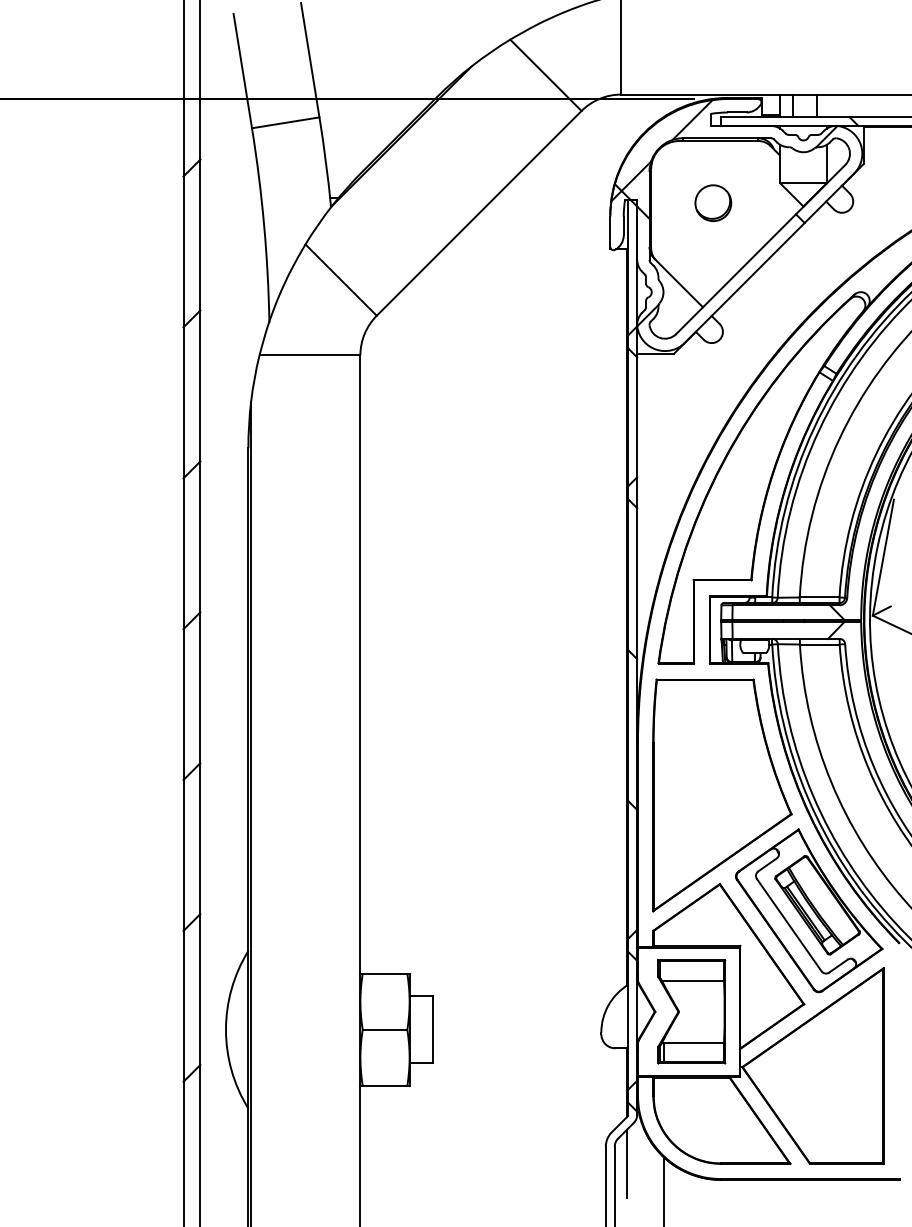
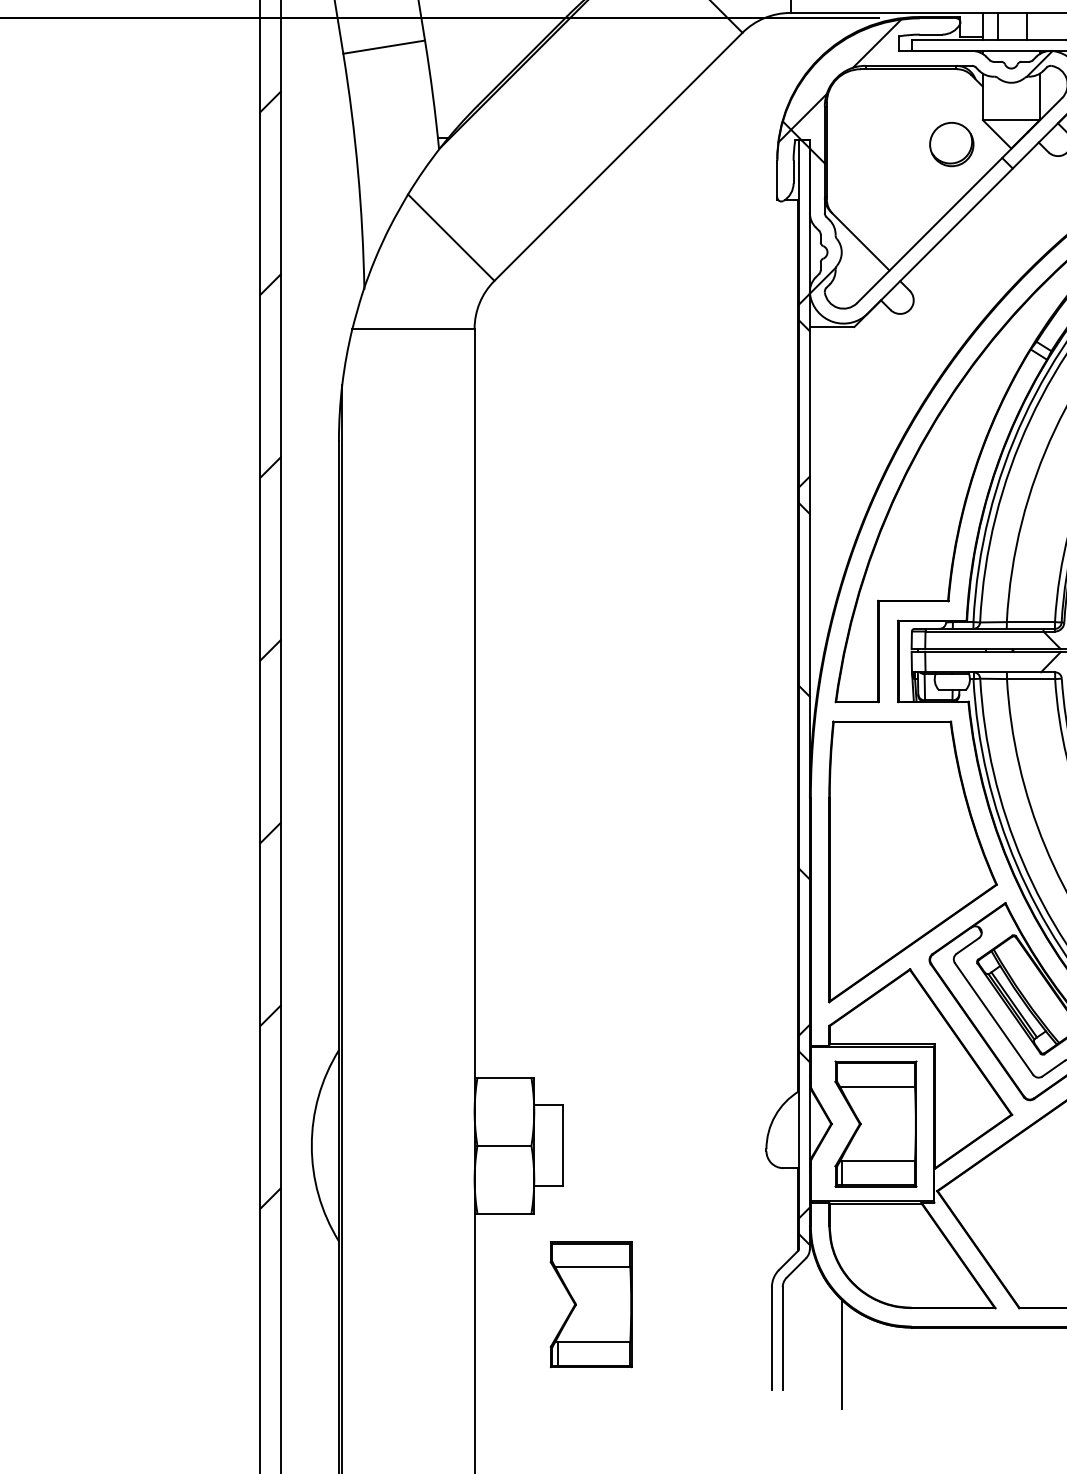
part: (713, 202) -> (951, 143), moved
part: (456, 1160) -> (591, 1304), added
line: (627, 1163) -> (798, 1307), removed

